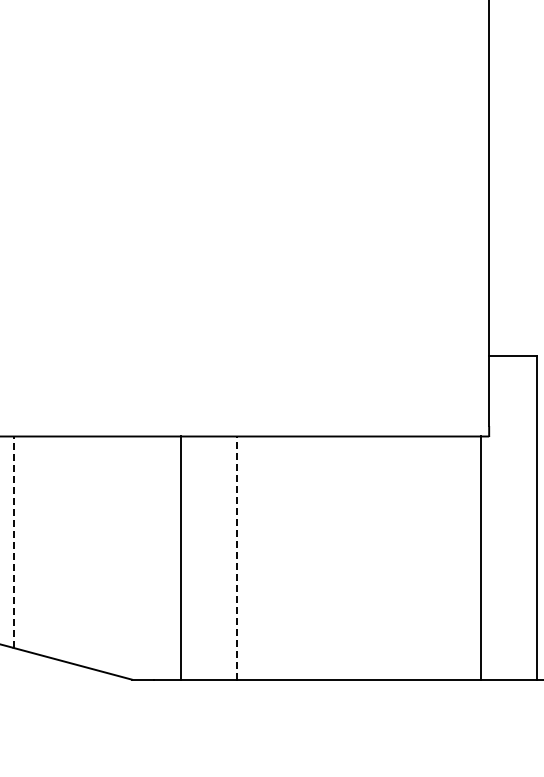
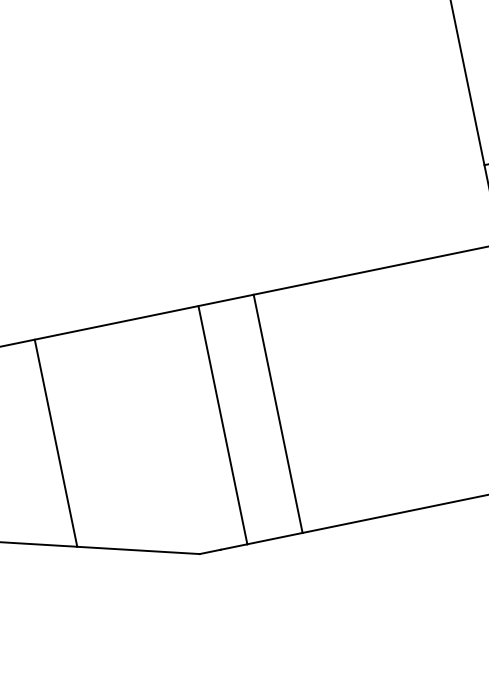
line: (13, 542) -> (56, 443), dashed -> solid
line: (237, 558) -> (278, 414), dashed -> solid

